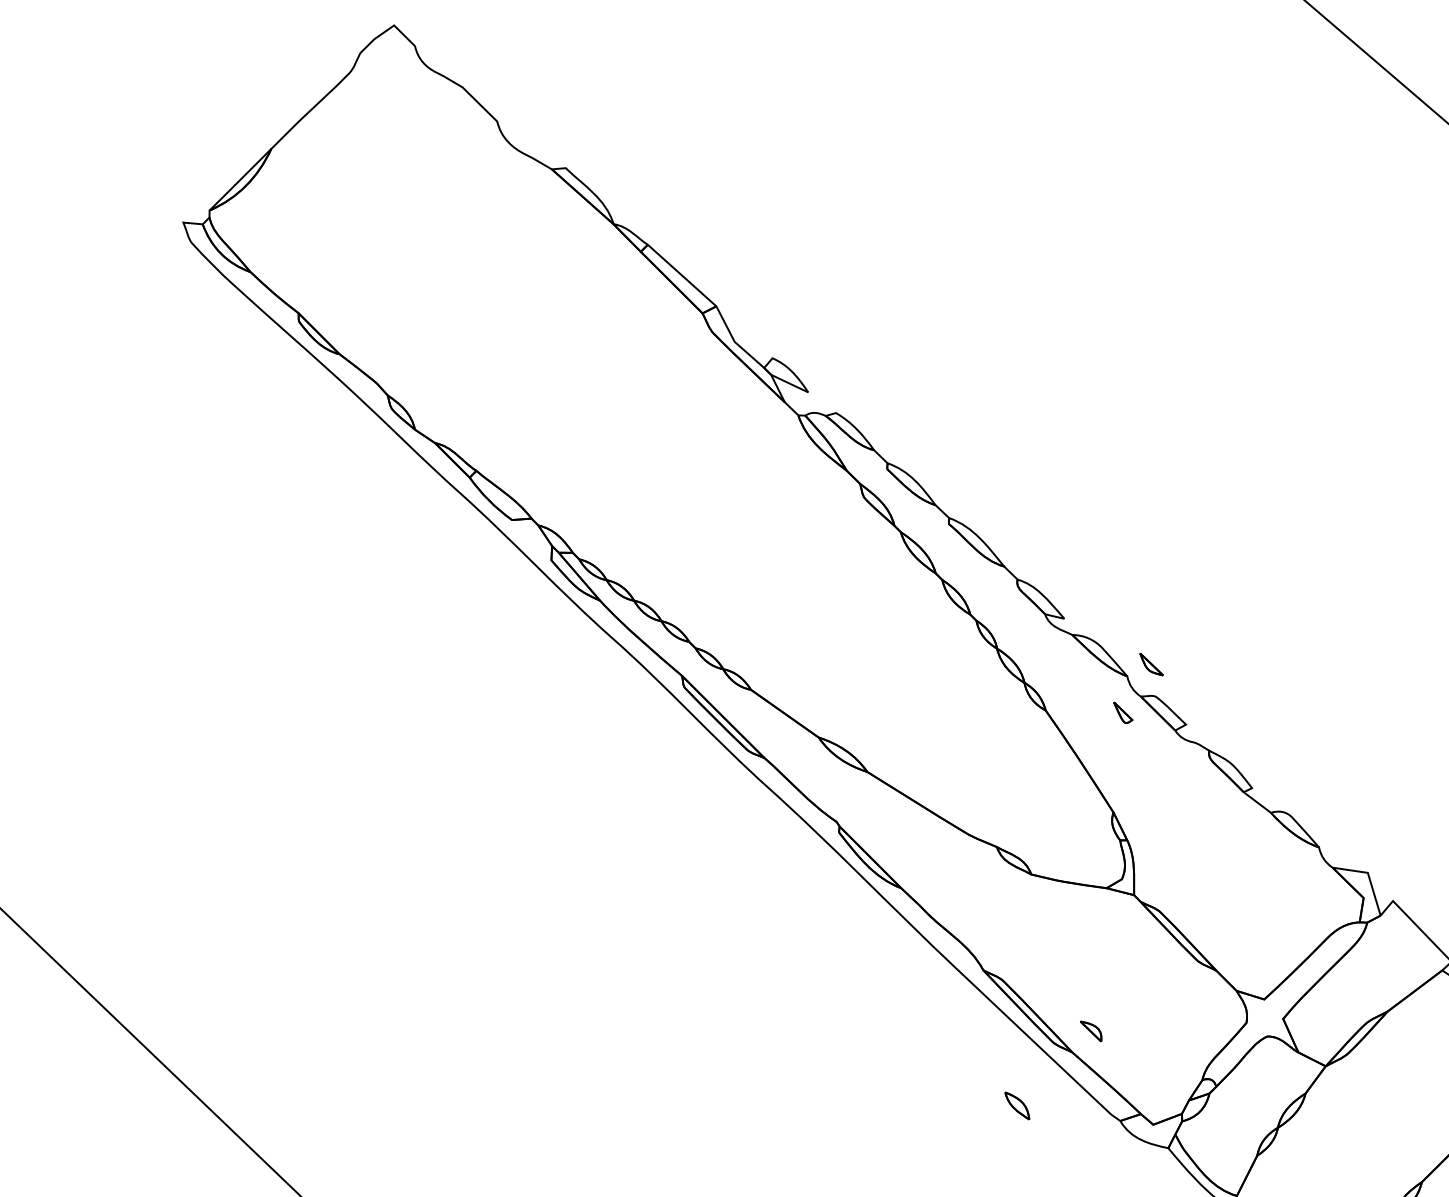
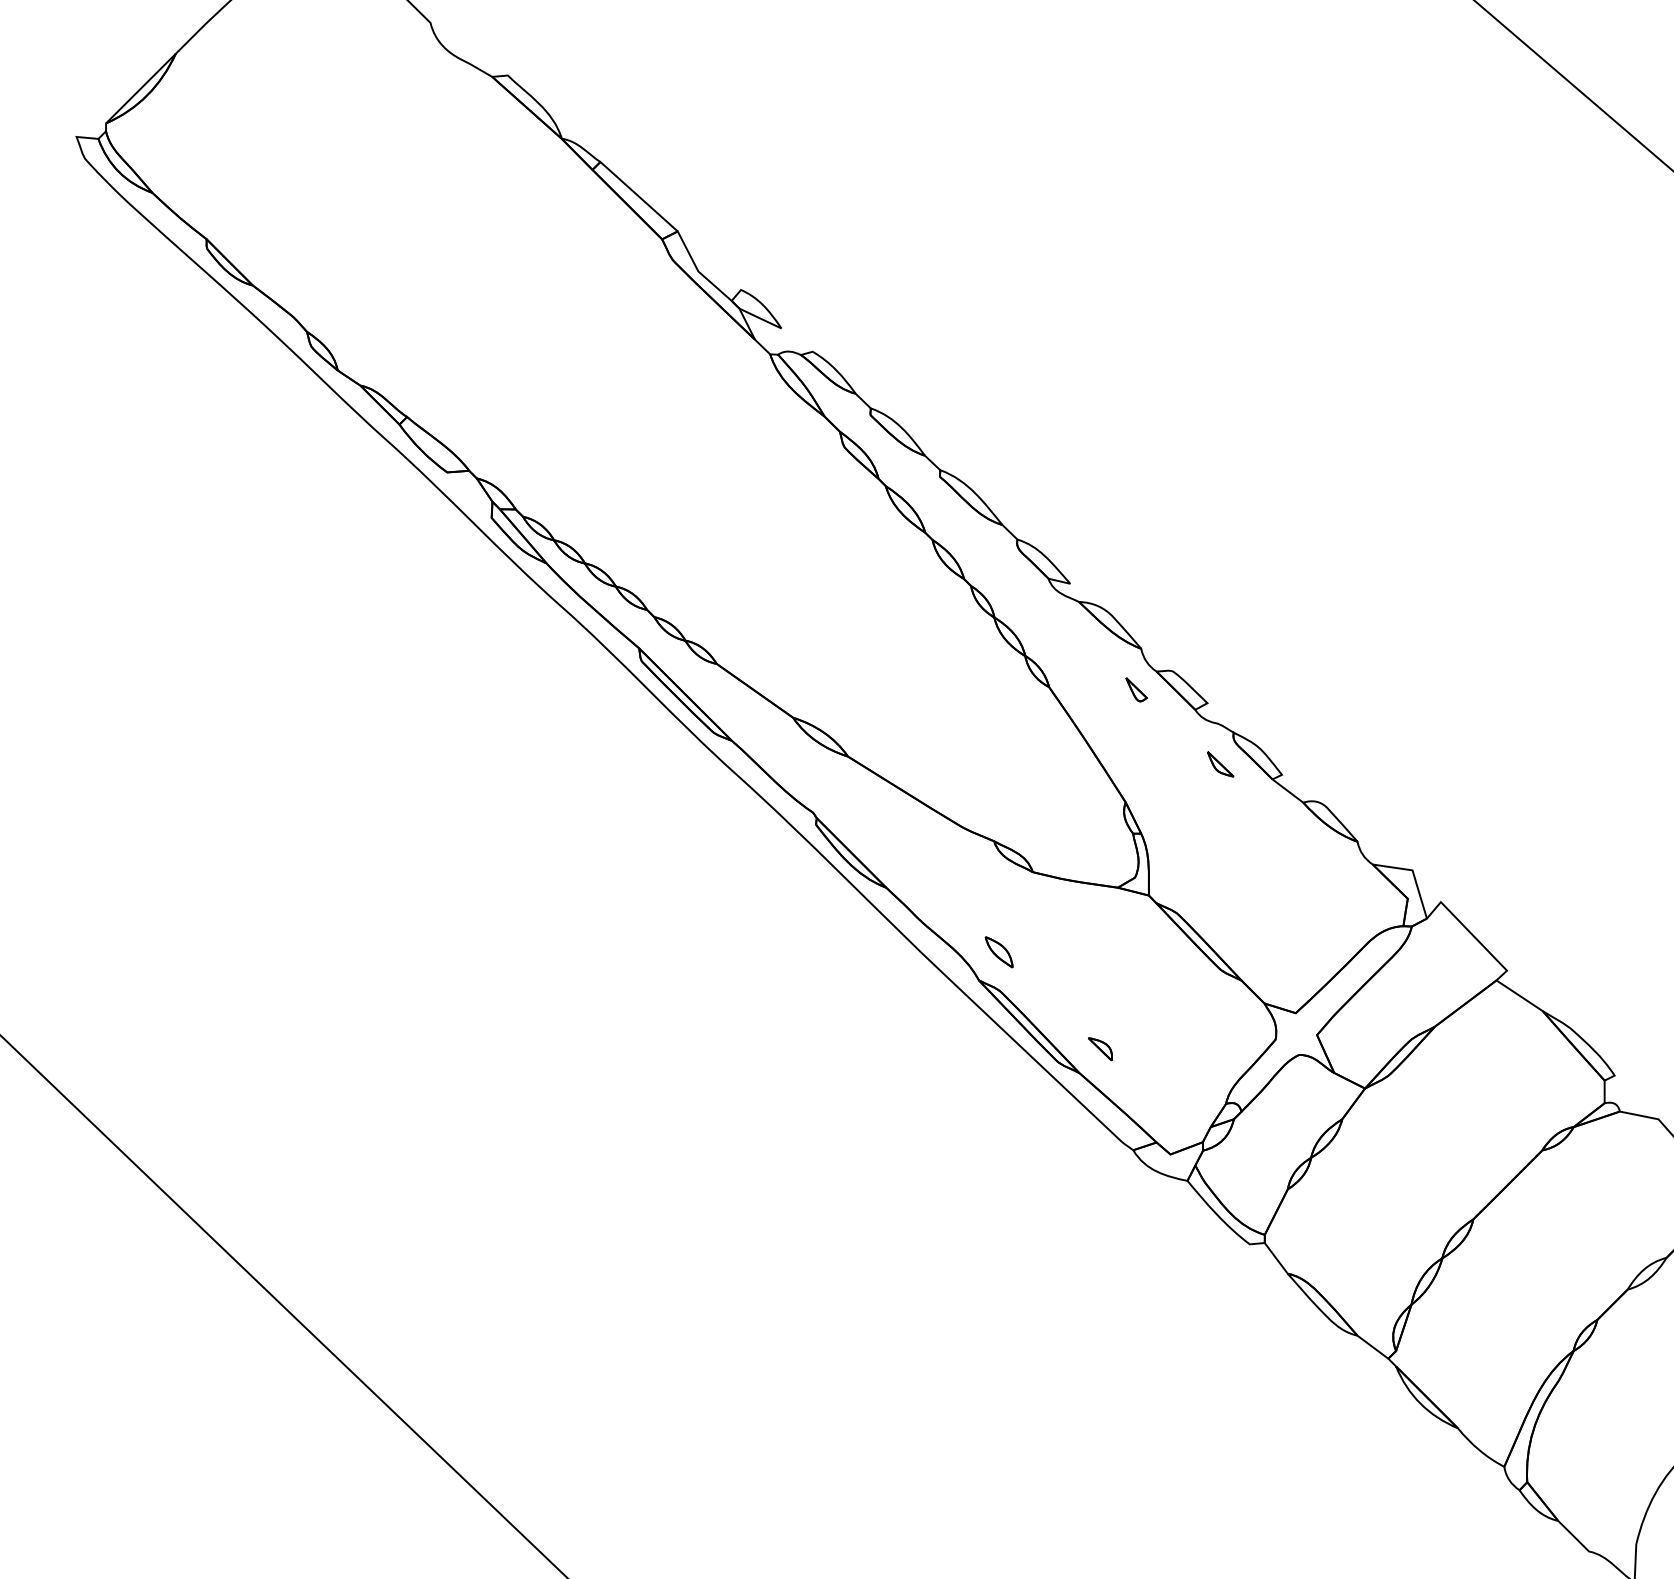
part: (1151, 664) -> (1220, 764), moved
part: (1016, 1106) -> (998, 952), moved

